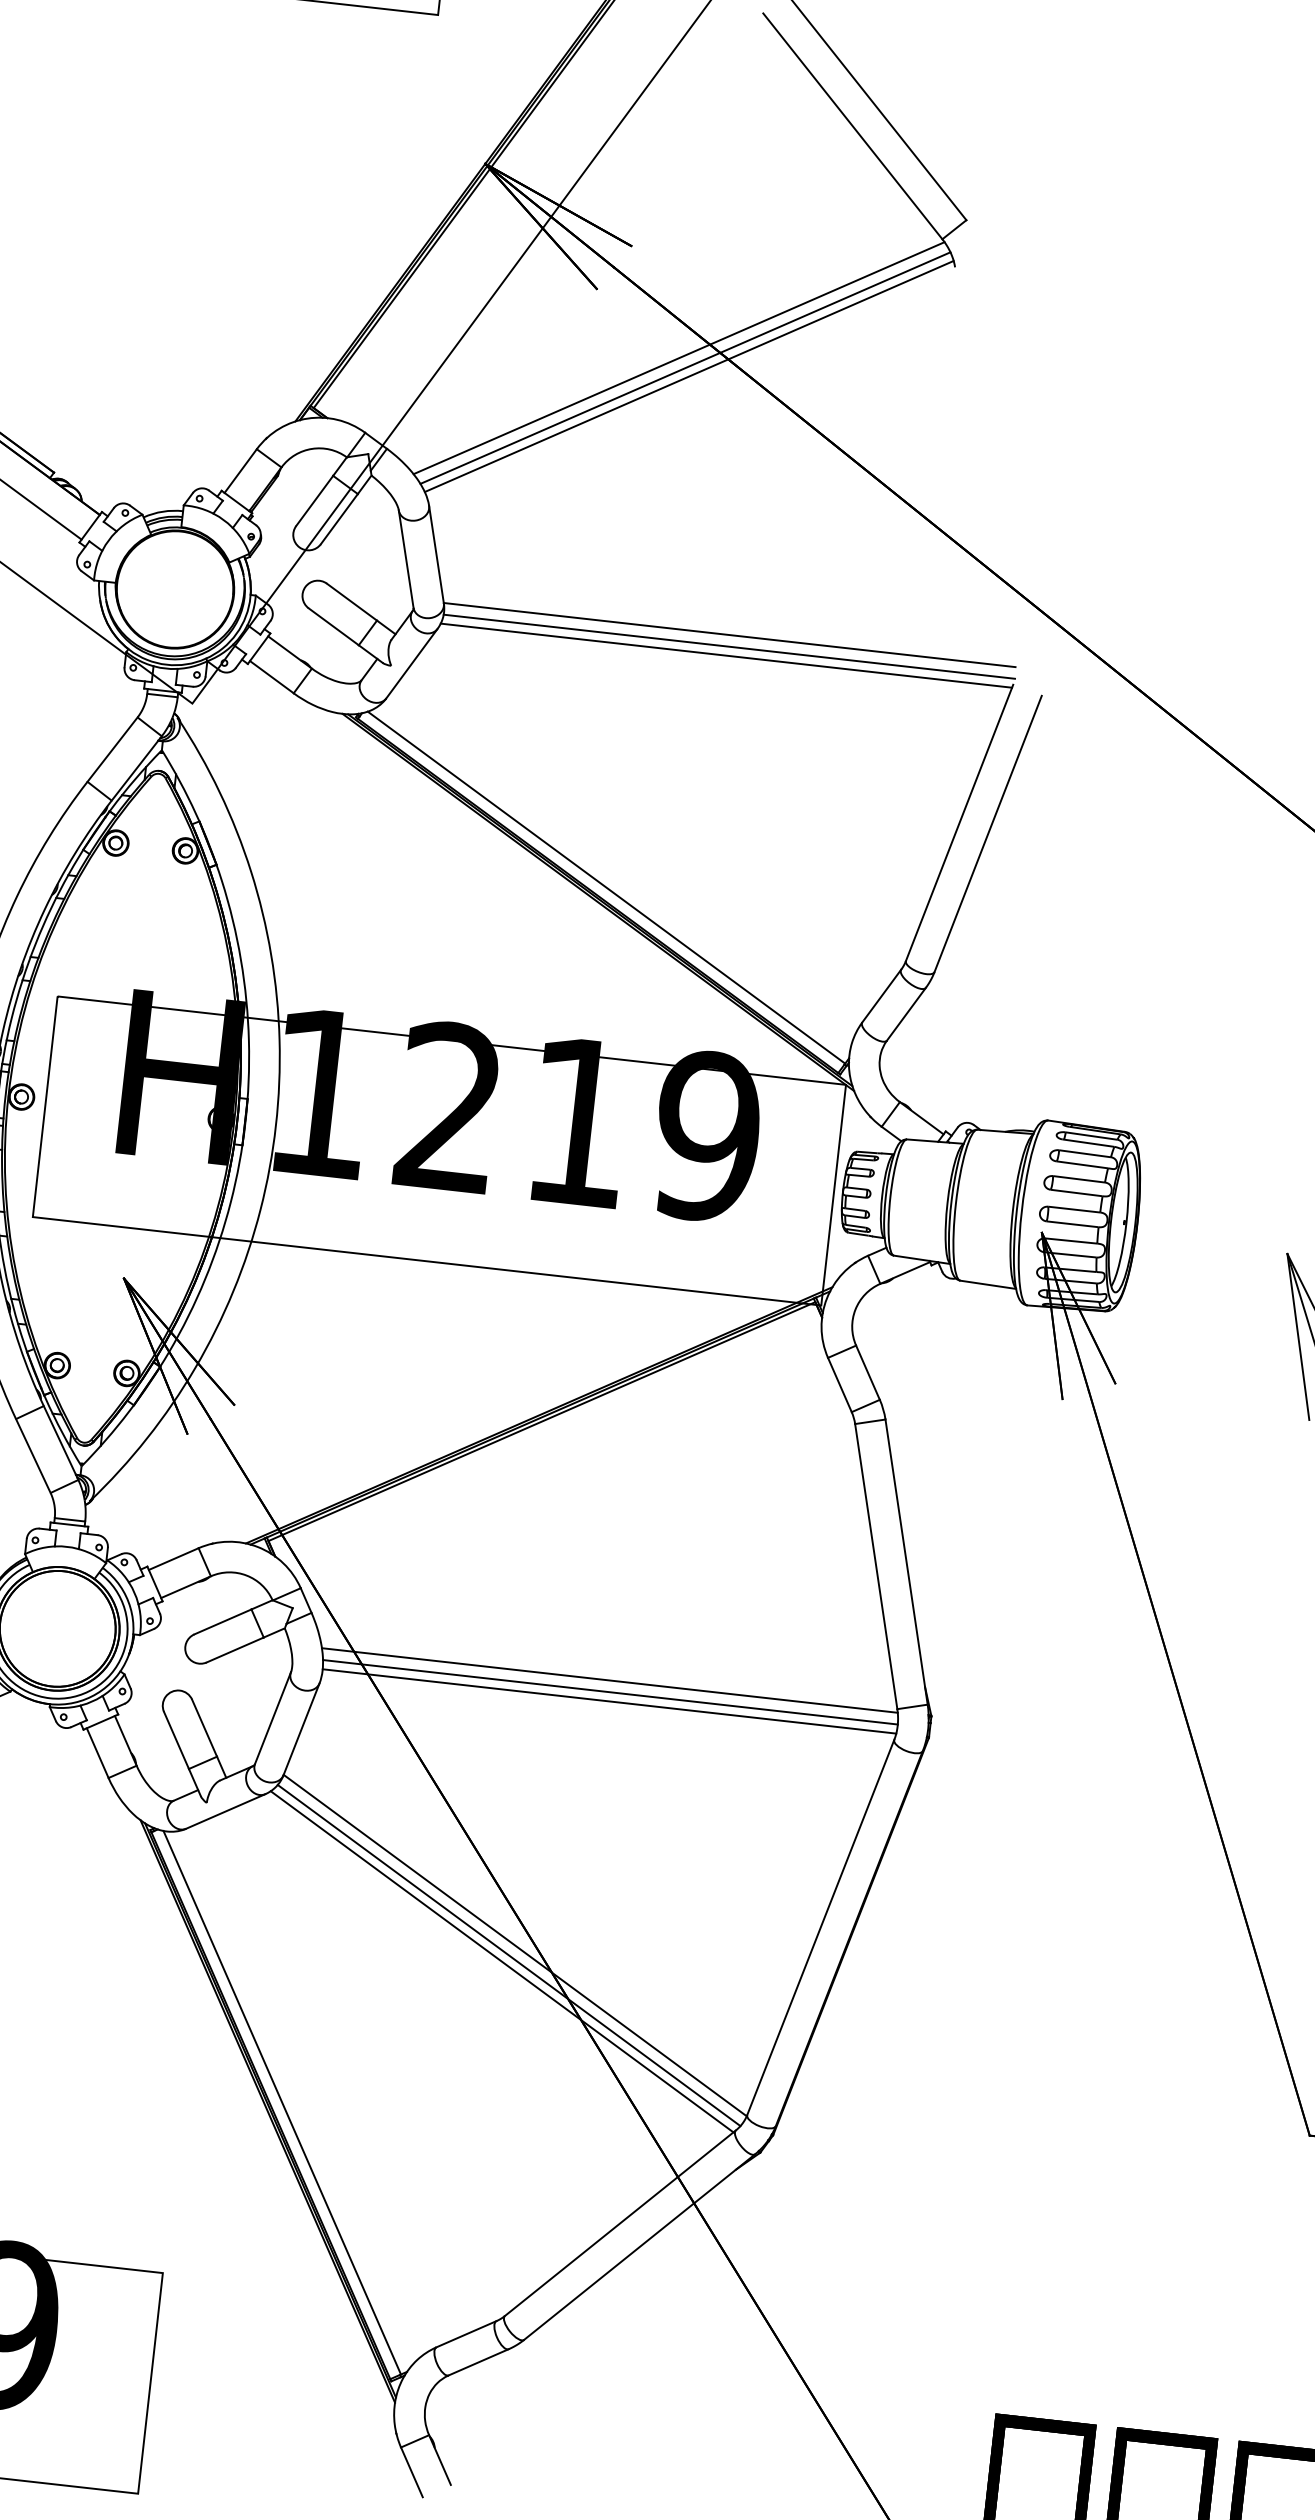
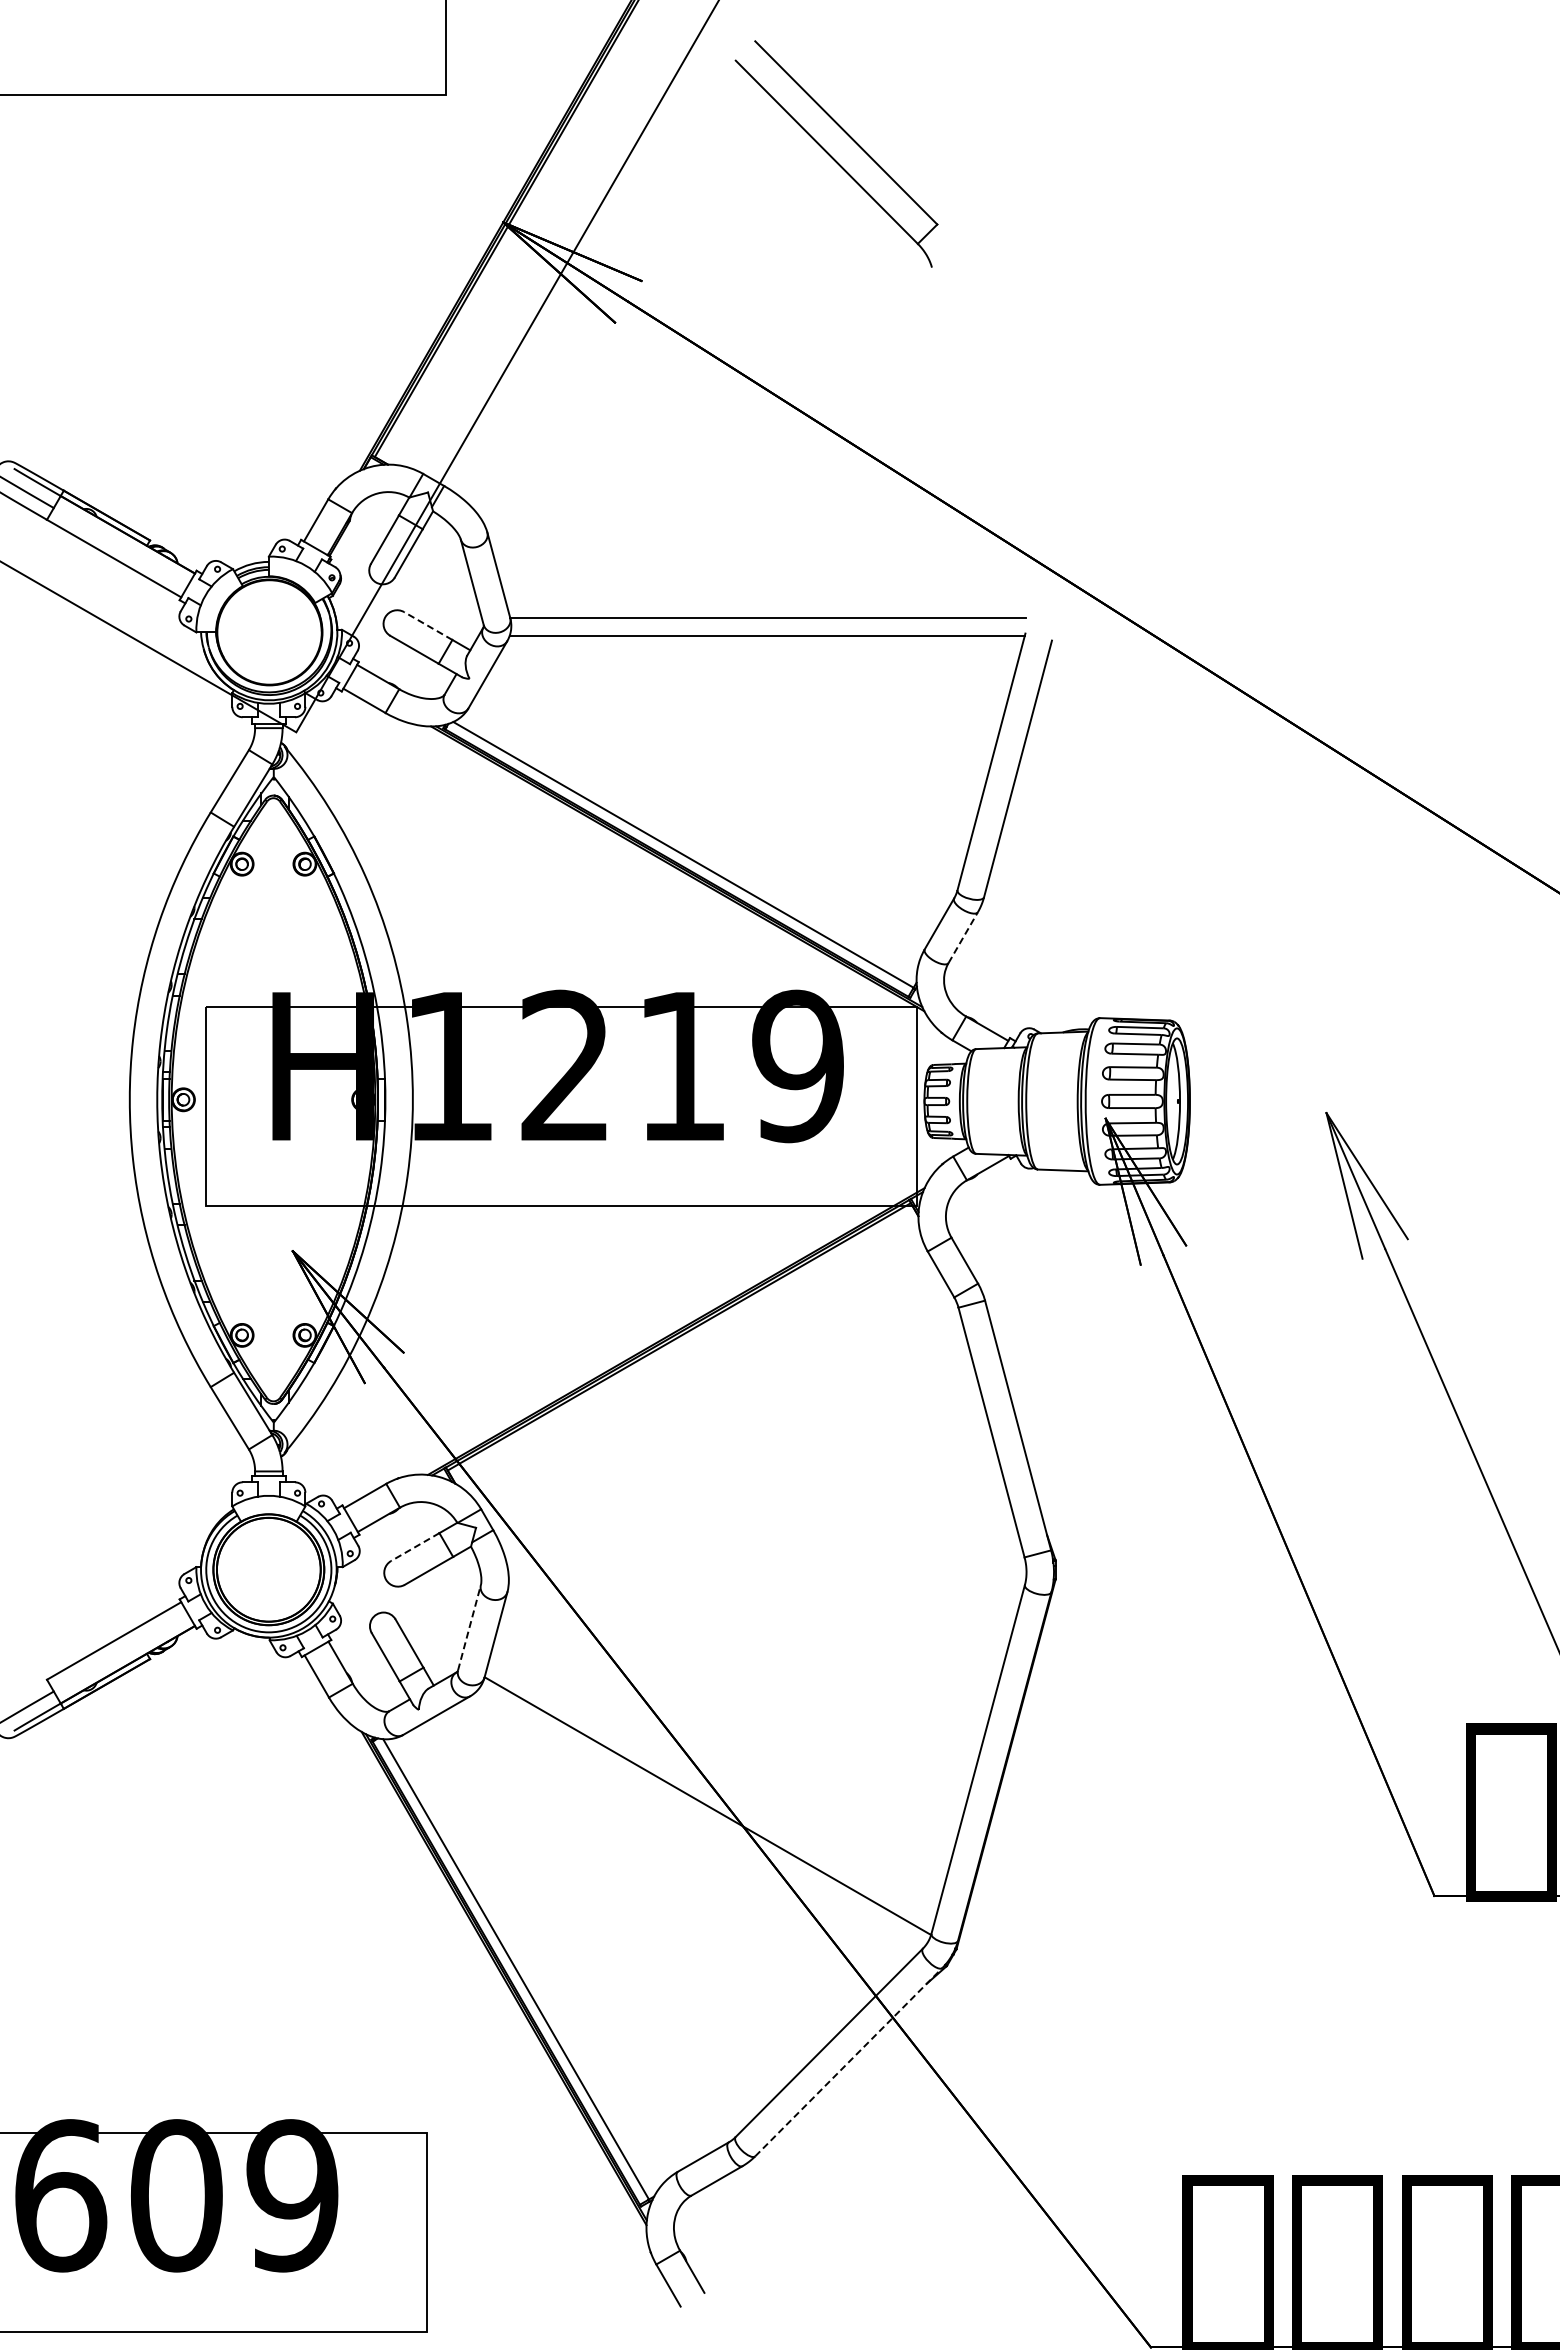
line: (679, 357) -> (695, 375), removed
line: (685, 367) -> (701, 383), removed
line: (689, 376) -> (706, 391), removed
line: (352, 602) -> (428, 626), solid -> dashed
line: (728, 647) -> (768, 628), removed
line: (906, 1014) -> (963, 937), solid -> dashed
line: (223, 1622) -> (415, 1547), solid -> dashed
line: (609, 1680) -> (765, 1560), removed
line: (610, 1692) -> (767, 1571), removed
line: (609, 1701) -> (767, 1579), removed
line: (273, 1717) -> (469, 1627), solid -> dashed
line: (509, 1955) -> (703, 1815), removed
line: (501, 1961) -> (697, 1821), removed
line: (639, 2247) -> (848, 2062), solid -> dashed

